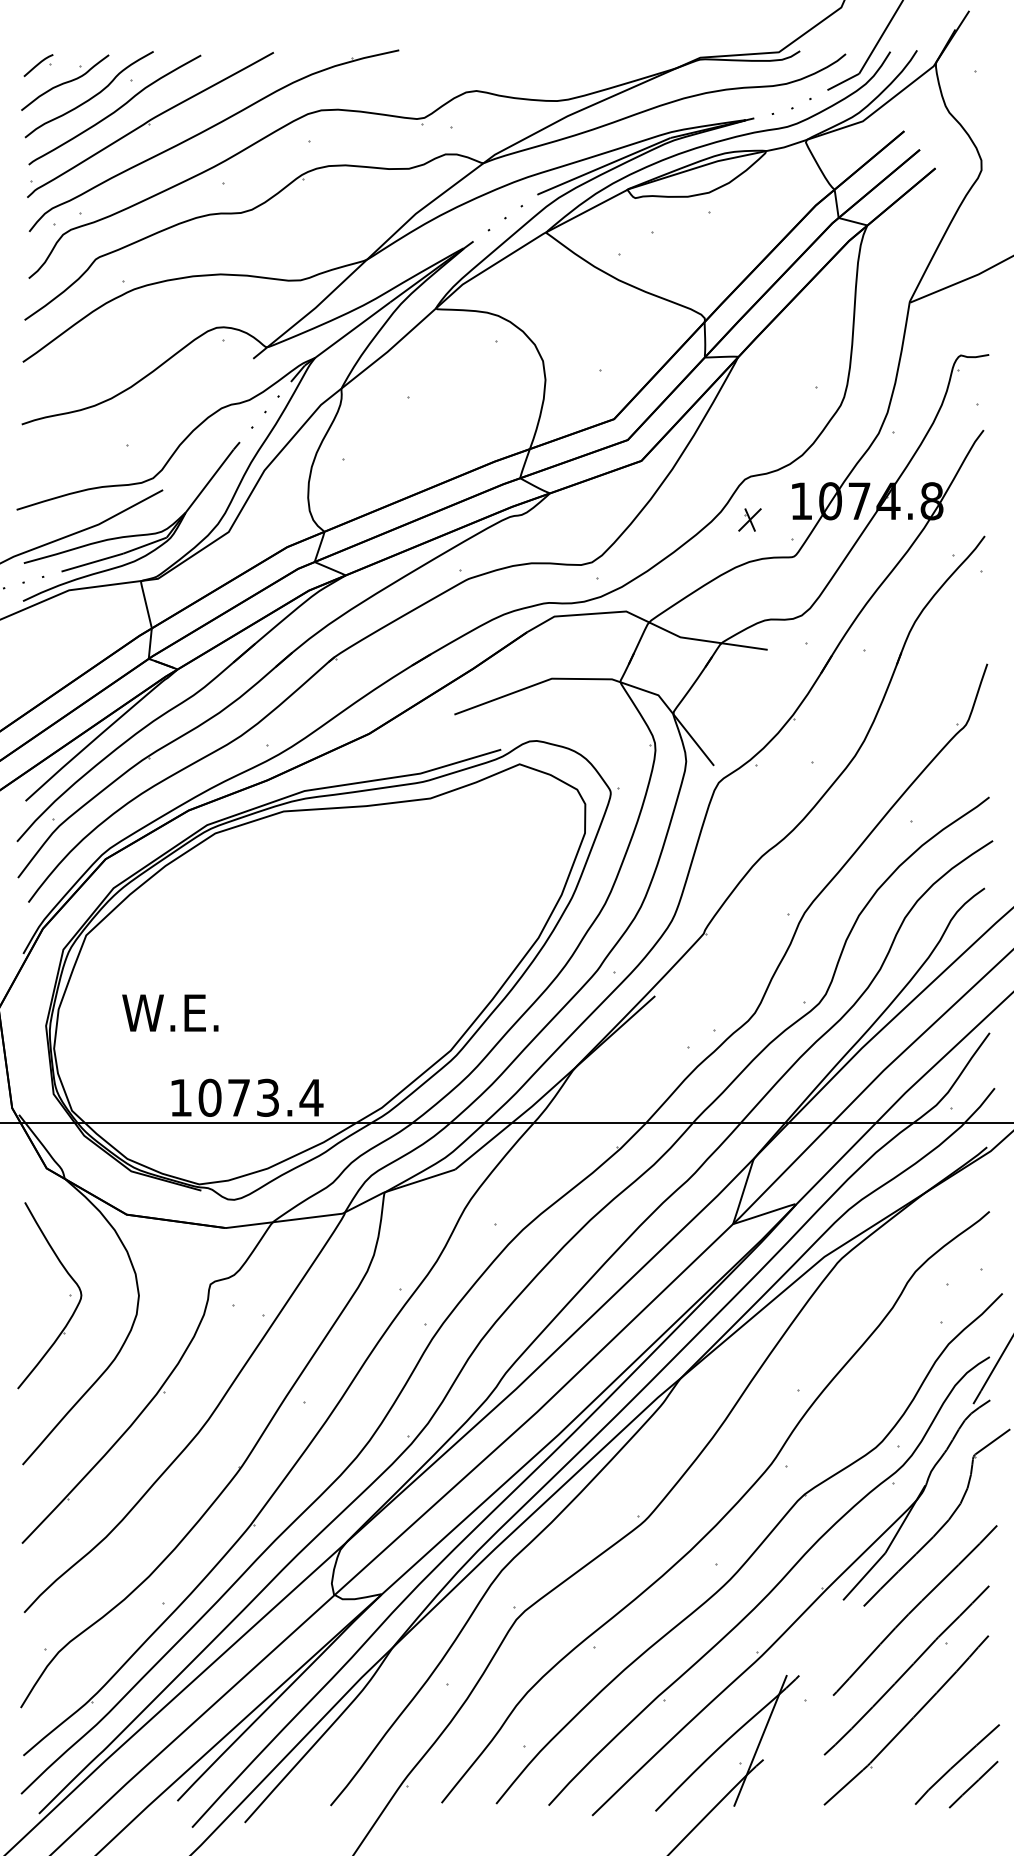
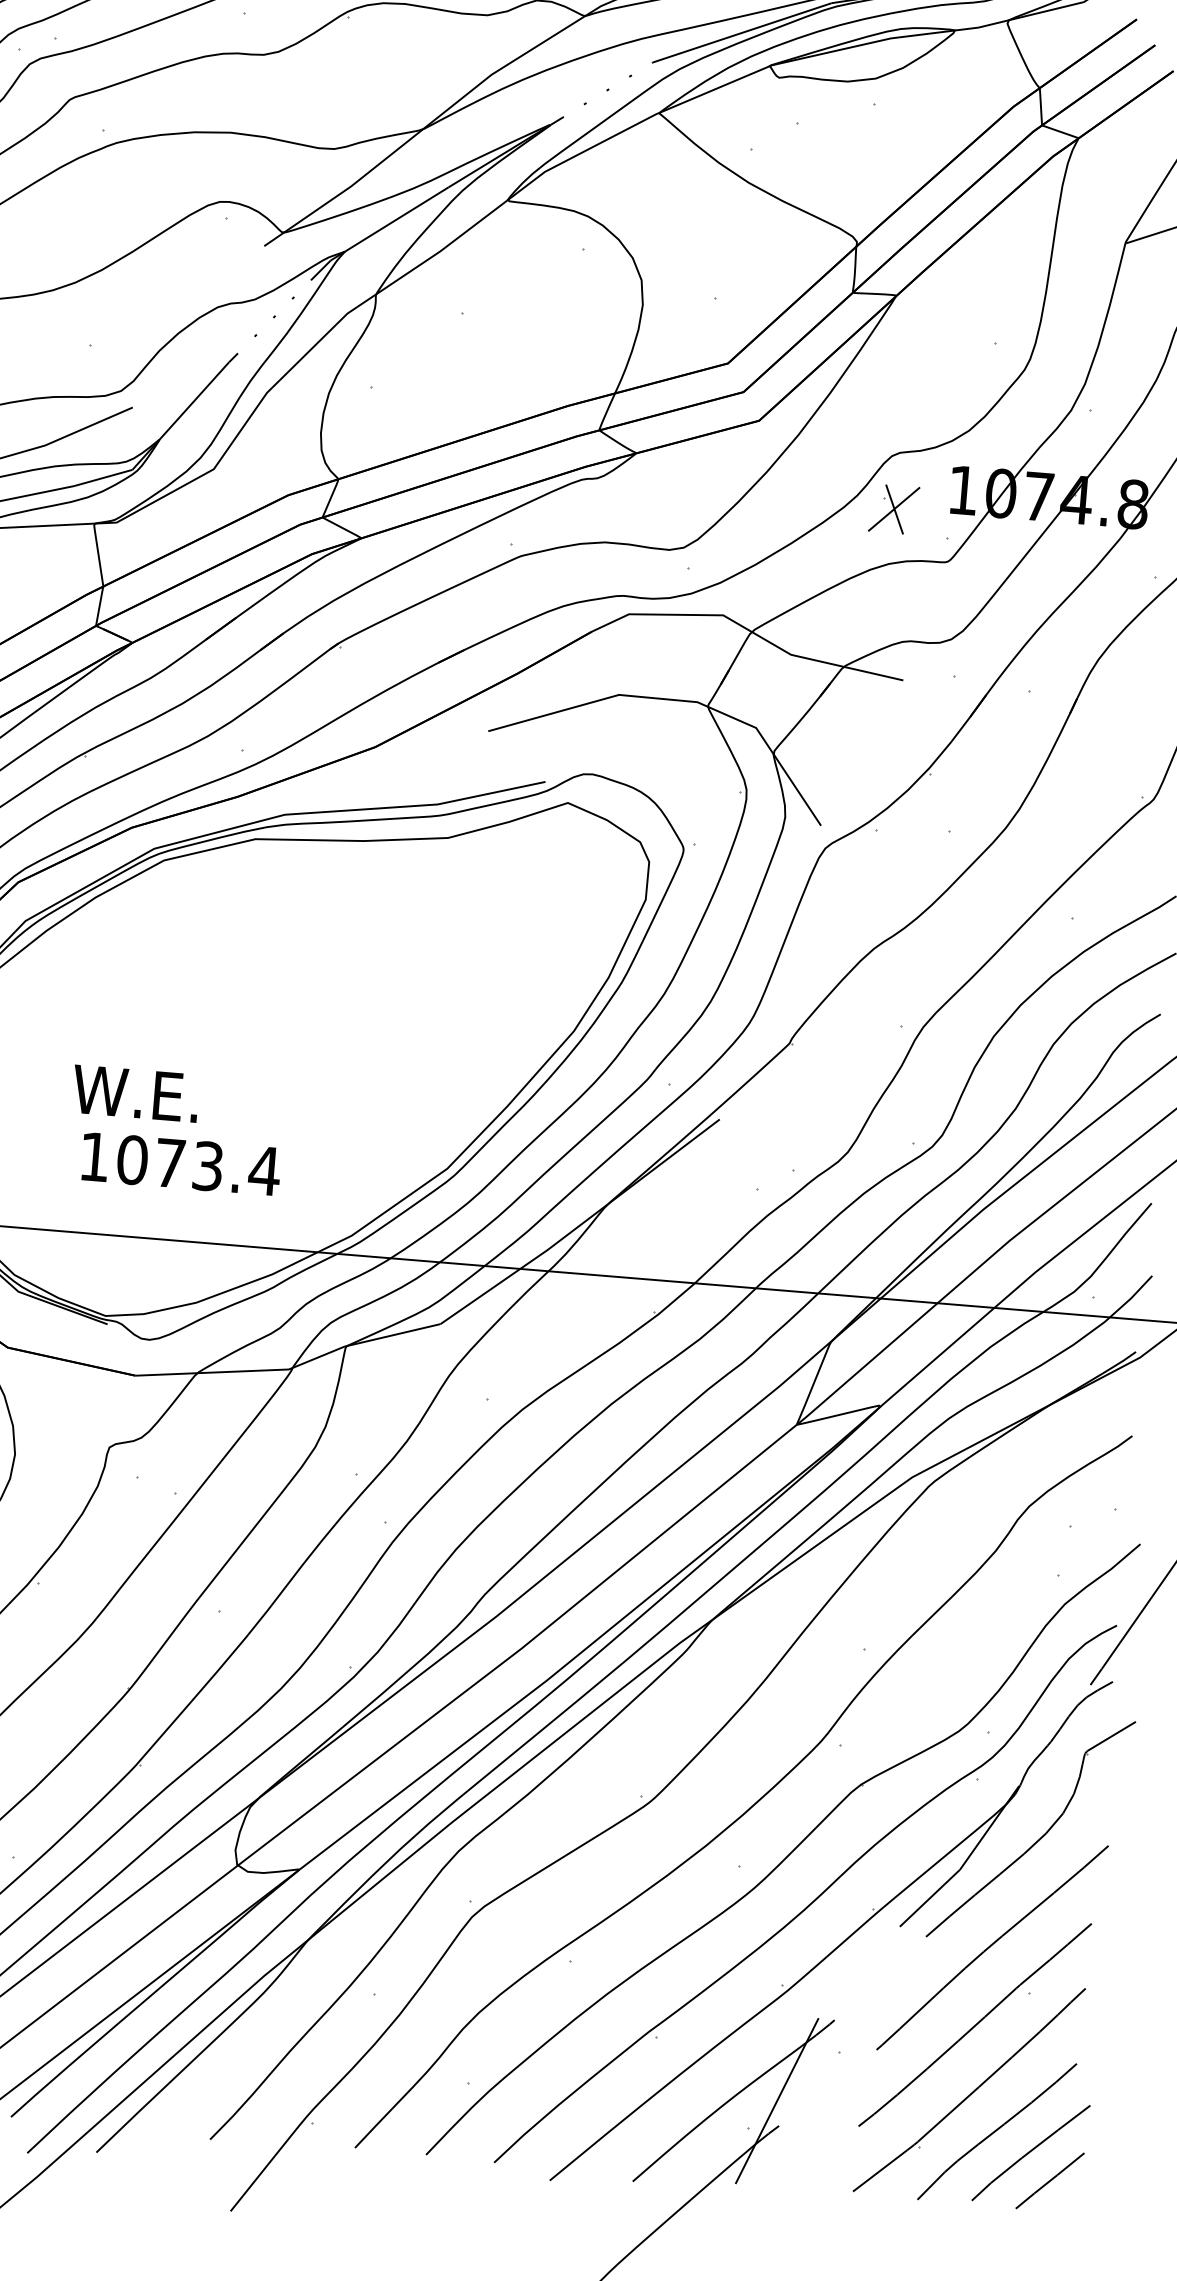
part: (749, 519) -> (893, 508), size x1.67
text: (170, 1012) -> (135, 1092), moved
text: (247, 1097) -> (181, 1163), moved
curve: (930, 1749) -> (997, 2130), added

